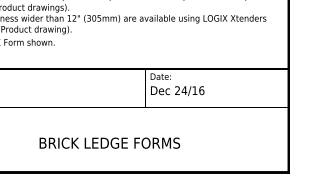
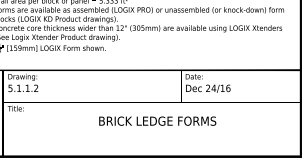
text: (109, 142) -> (157, 120), moved

